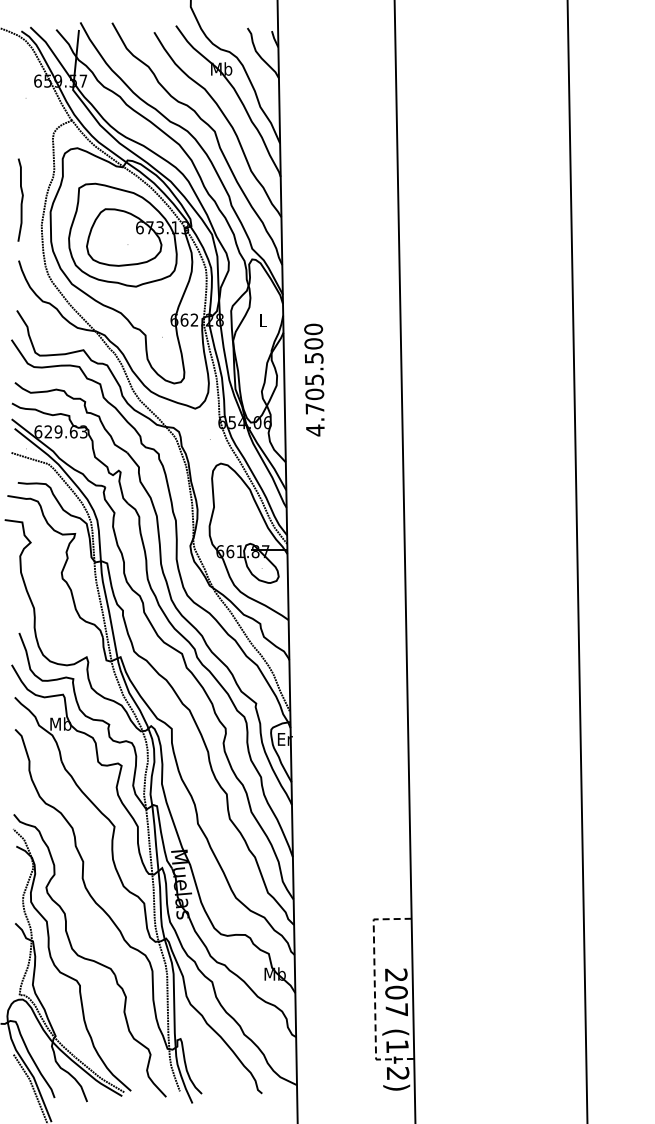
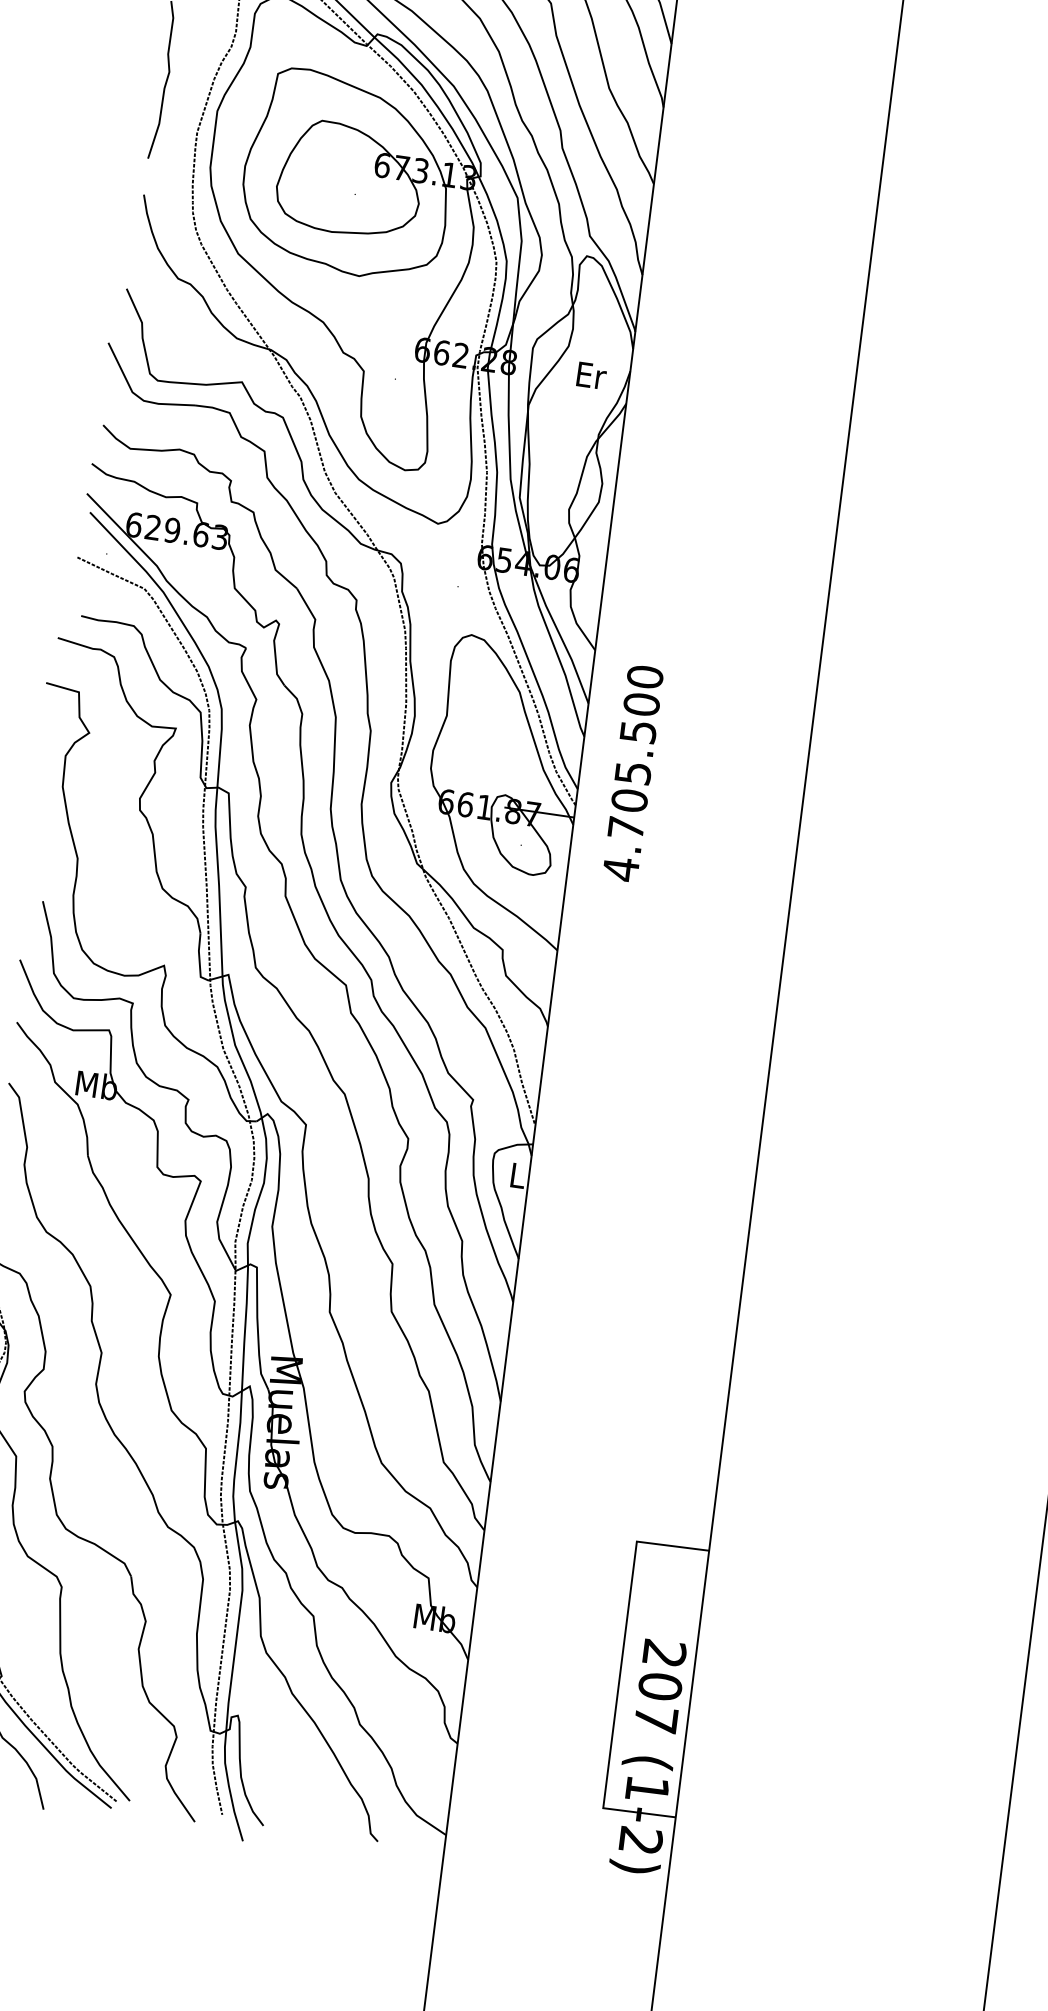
text: (263, 320) -> (591, 375), L -> Er
text: (314, 379) -> (633, 772), moved
text: (284, 739) -> (516, 1175), Er -> L
line: (374, 990) -> (619, 1676), dashed -> solid

